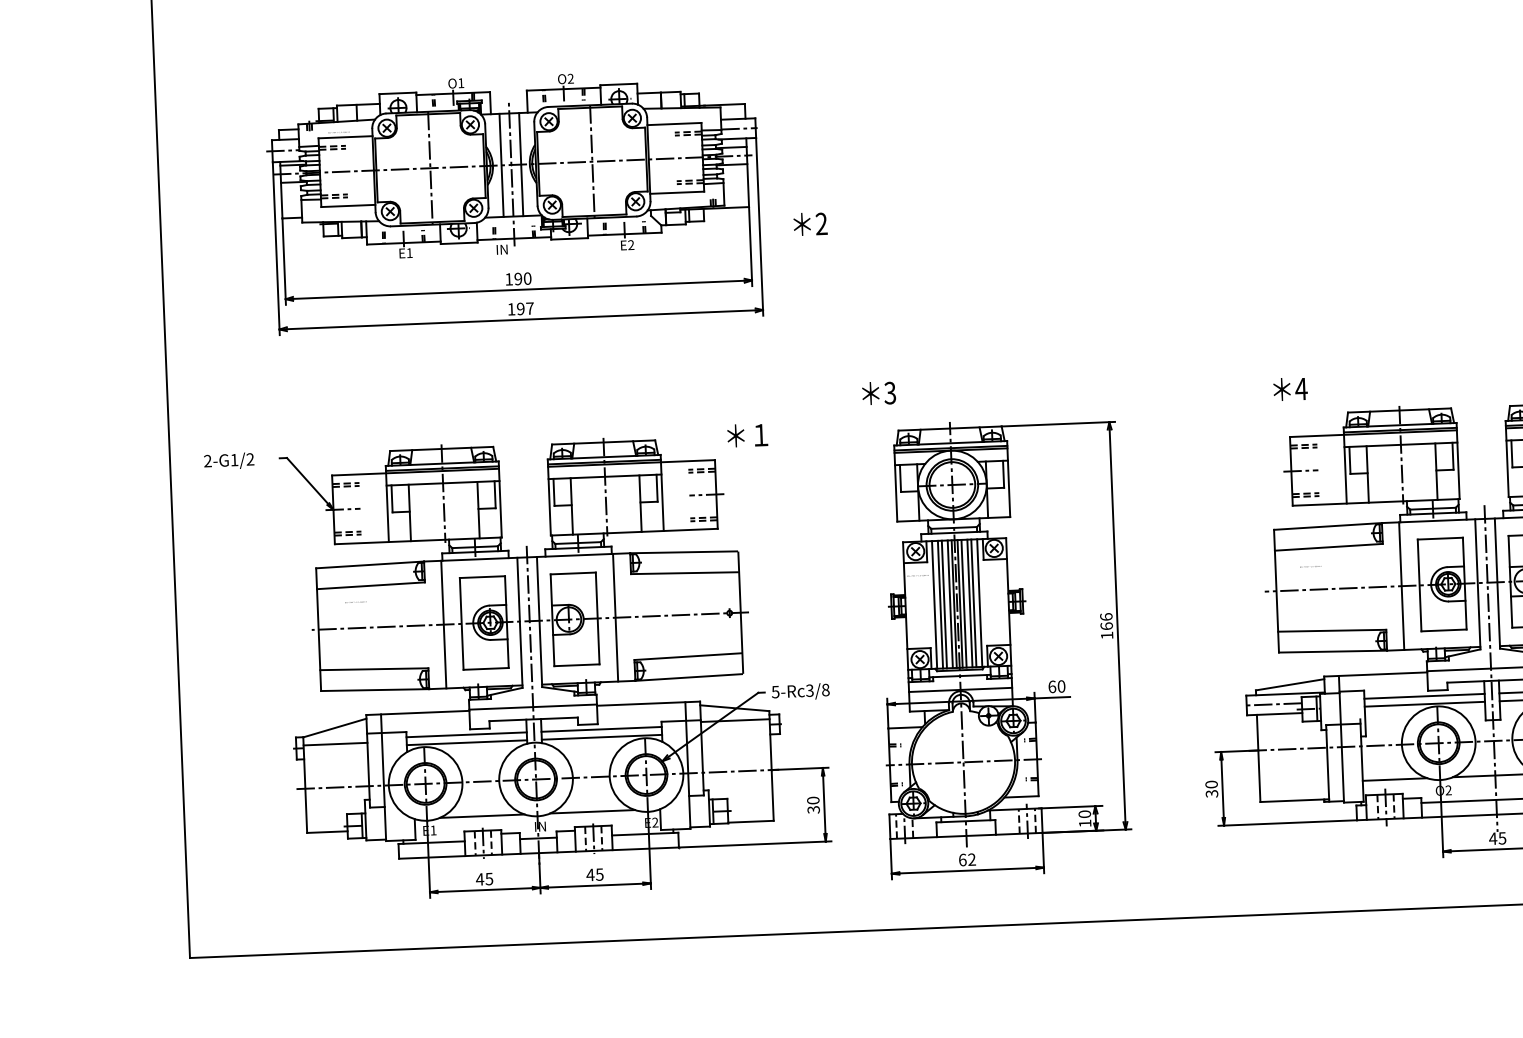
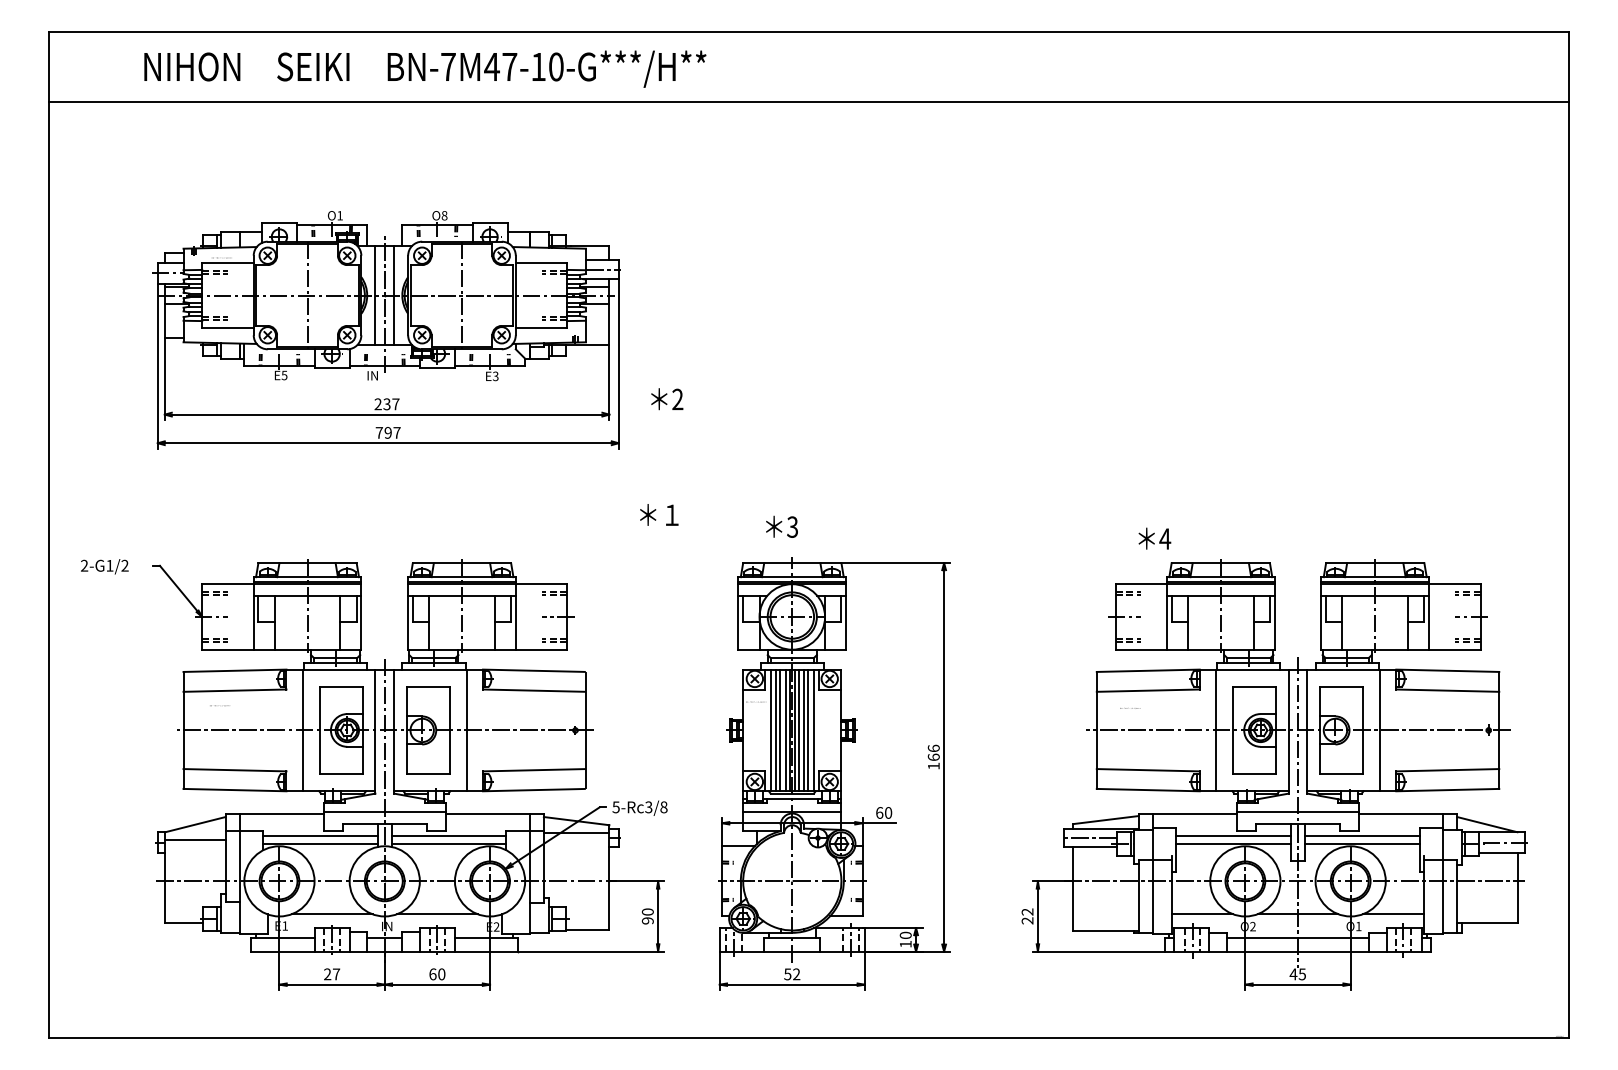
text: (570, 78) -> (444, 215), O2 -> O8
text: (810, 224) -> (667, 399), moved
text: (630, 245) -> (495, 376), E2 -> E3
text: (409, 253) -> (284, 375), E1 -> E5
text: (517, 279) -> (386, 404), 190 -> 237
text: (510, 308) -> (378, 432), 197 -> 797
text: (1290, 389) -> (1154, 538), moved
text: (878, 392) -> (781, 526), moved
text: (747, 434) -> (659, 514), moved
text: (1211, 789) -> (1027, 916), 30 -> 22
text: (813, 809) -> (647, 920), 30 -> 90
text: (962, 860) -> (787, 974), 62 -> 52
text: (594, 874) -> (436, 974), 45 -> 60
text: (484, 879) -> (331, 974), 45 -> 27

